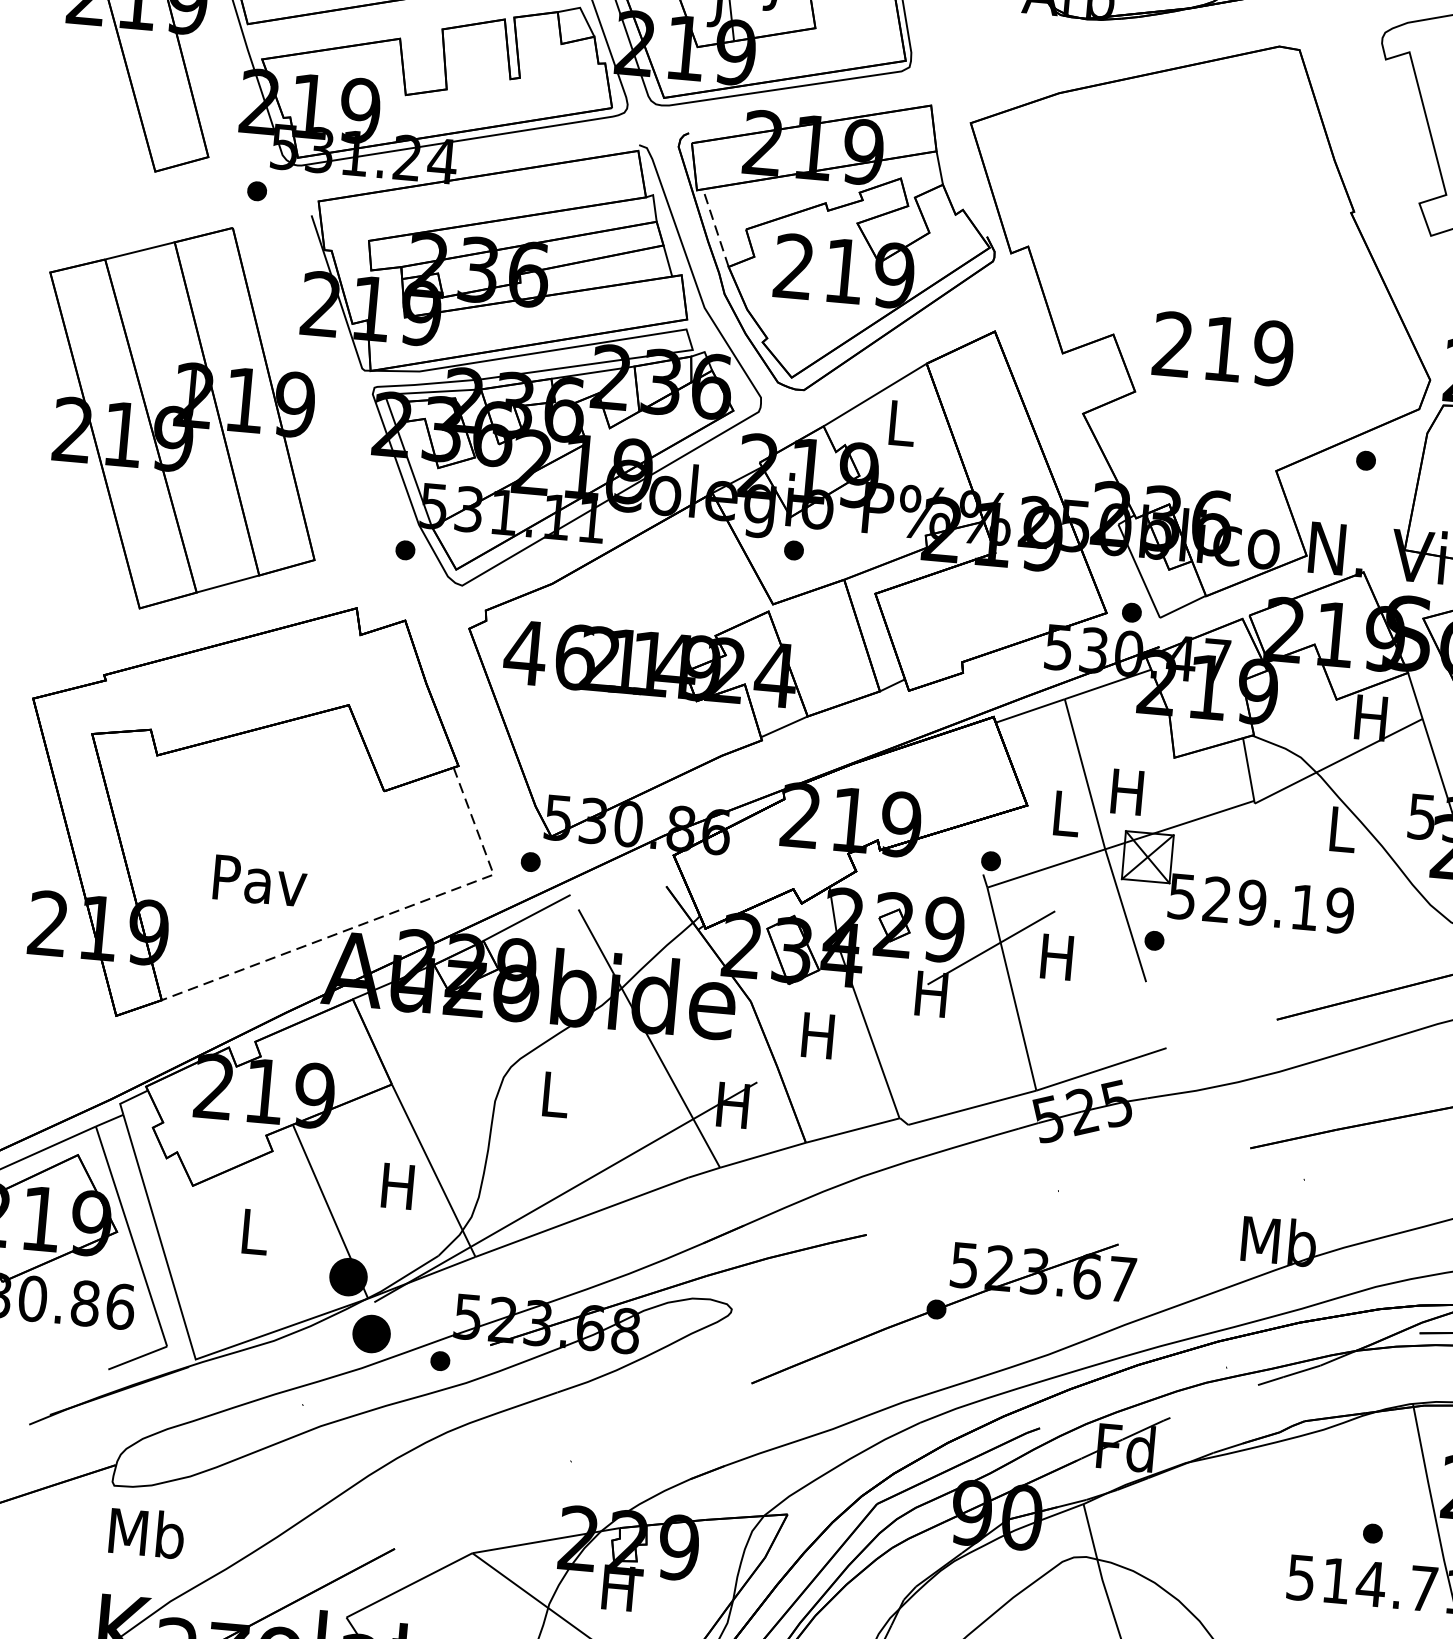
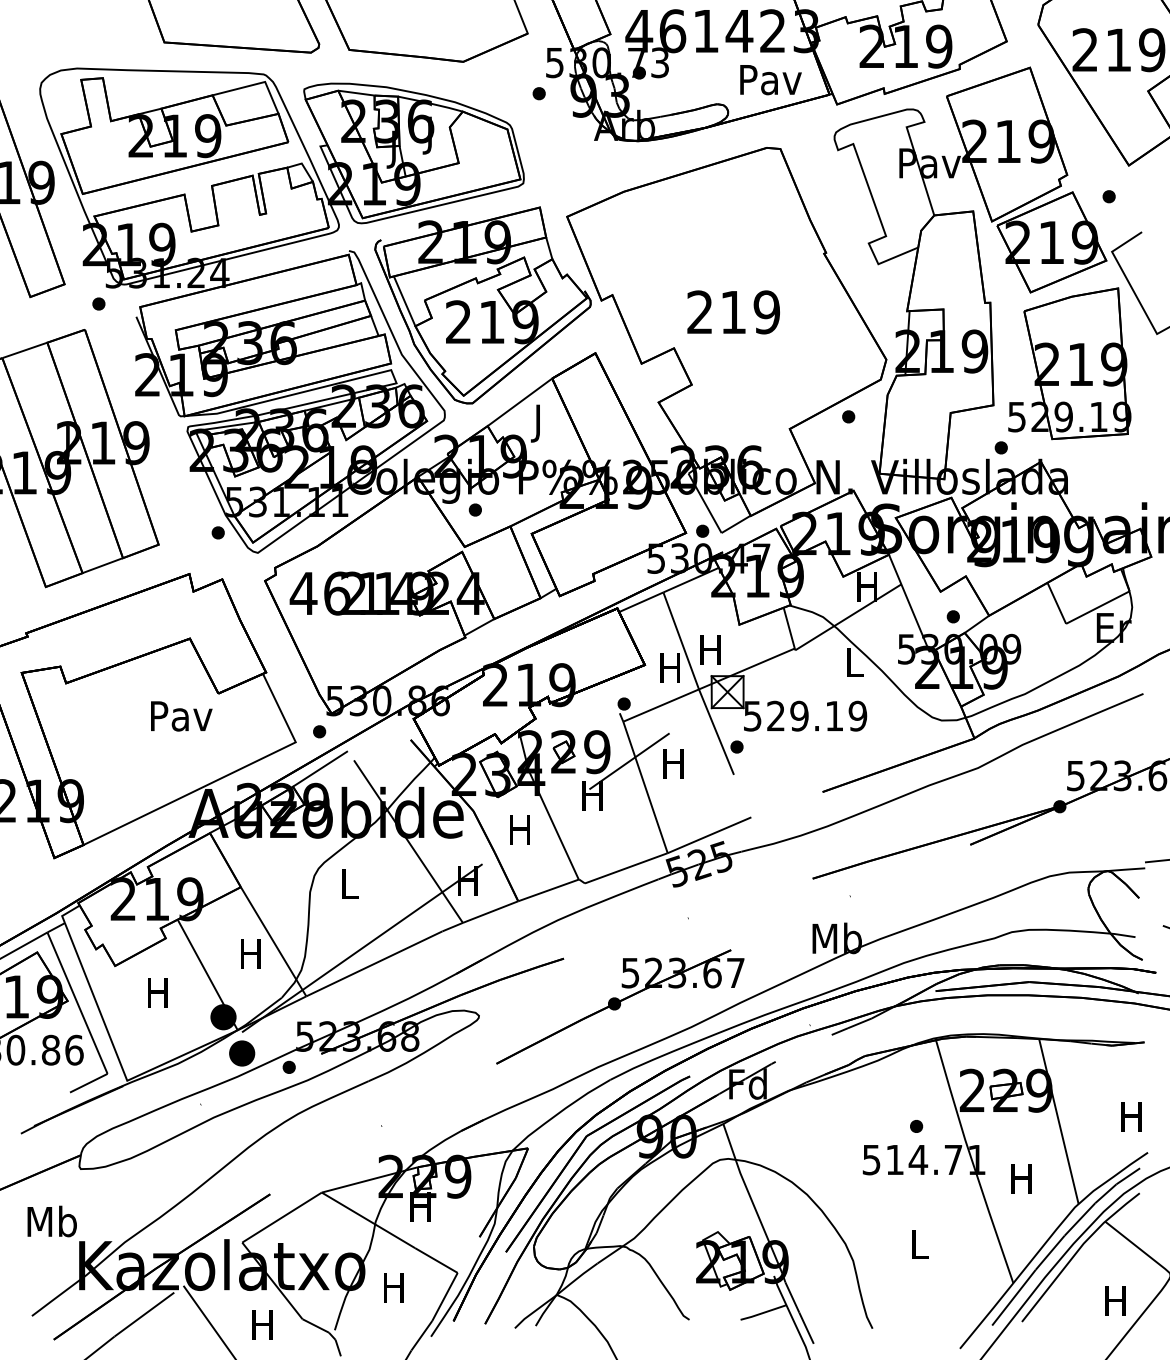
line: (715, 226) -> (404, 300), dashed -> solid
text: (1223, 349) -> (733, 312), moved
text: (900, 429) -> (538, 423), L -> J
text: (1063, 812) -> (669, 667), L -> H
text: (259, 881) -> (181, 716), moved
line: (380, 917) -> (223, 777), dashed -> solid
text: (252, 1231) -> (157, 992), L -> H
text: (145, 1532) -> (51, 1221), moved

